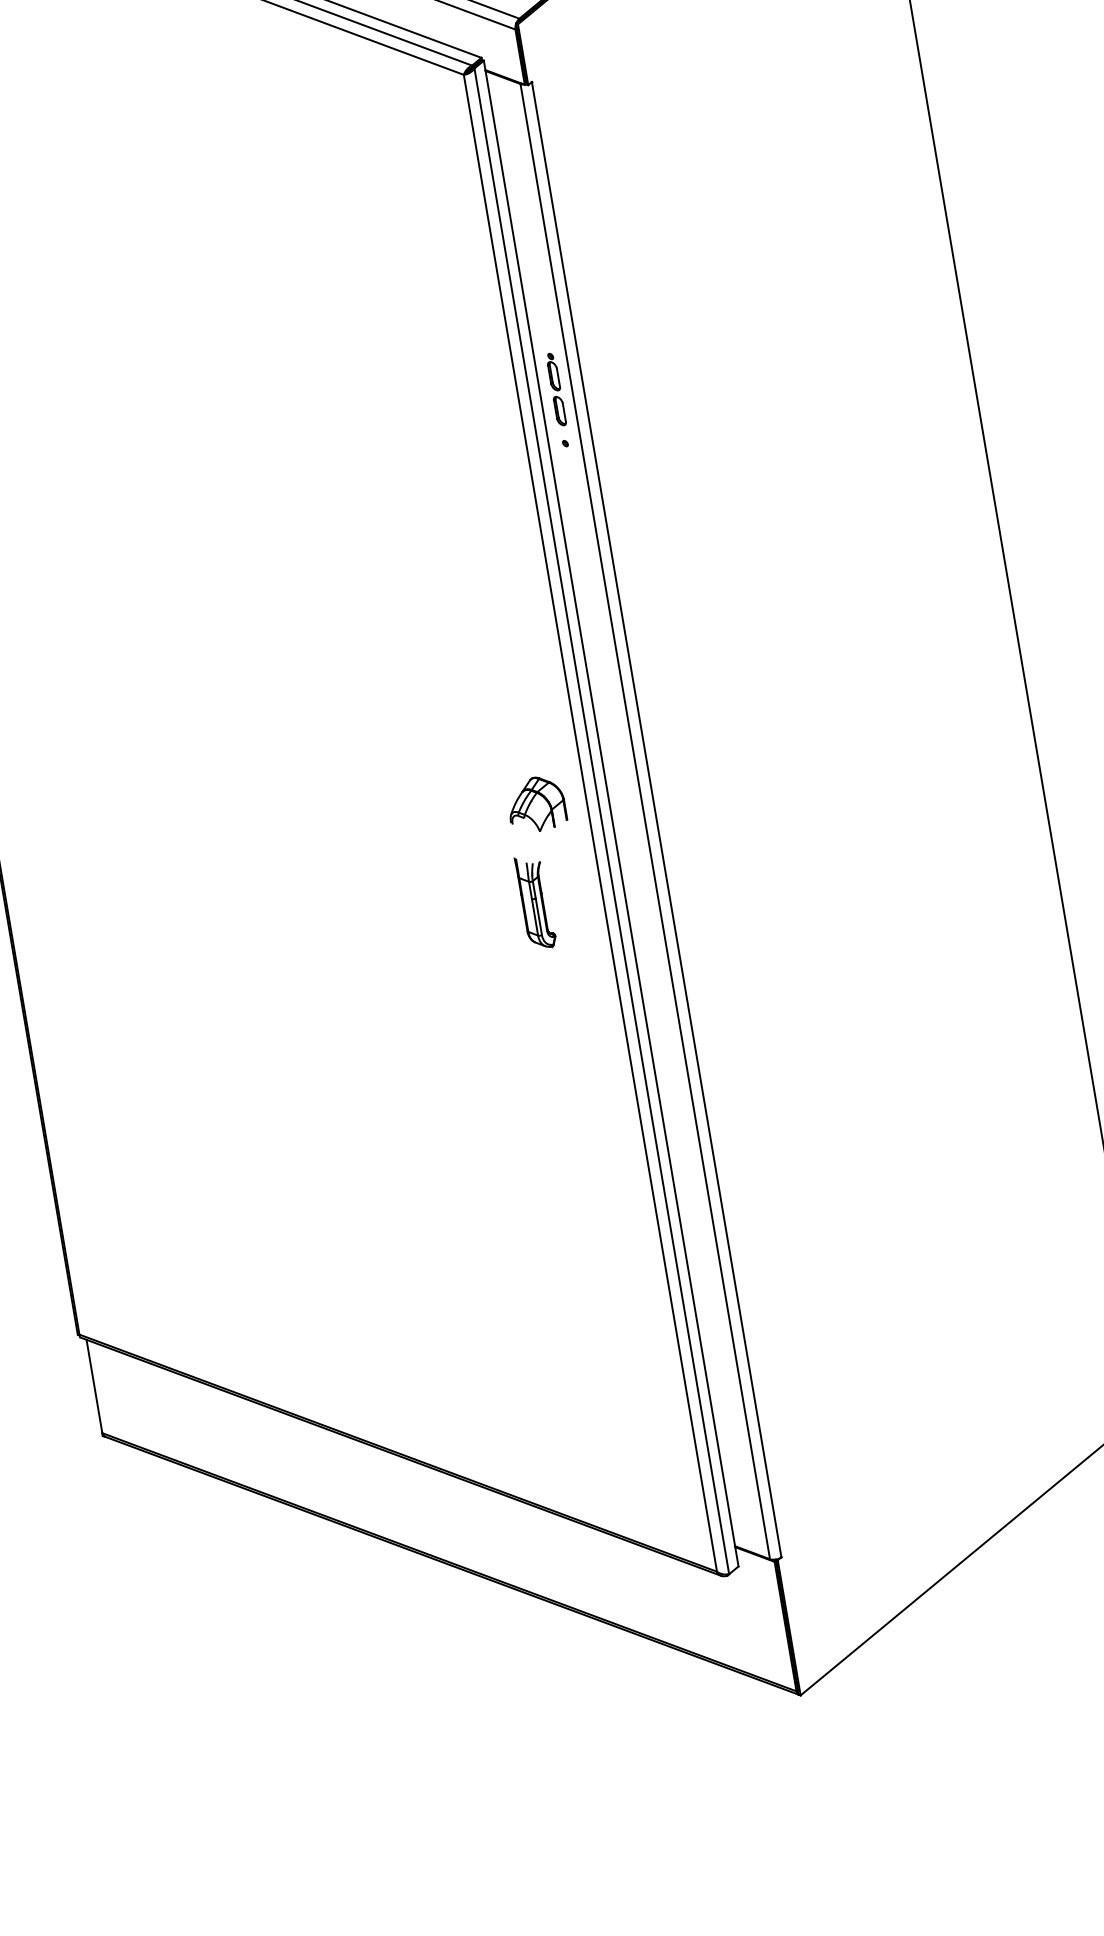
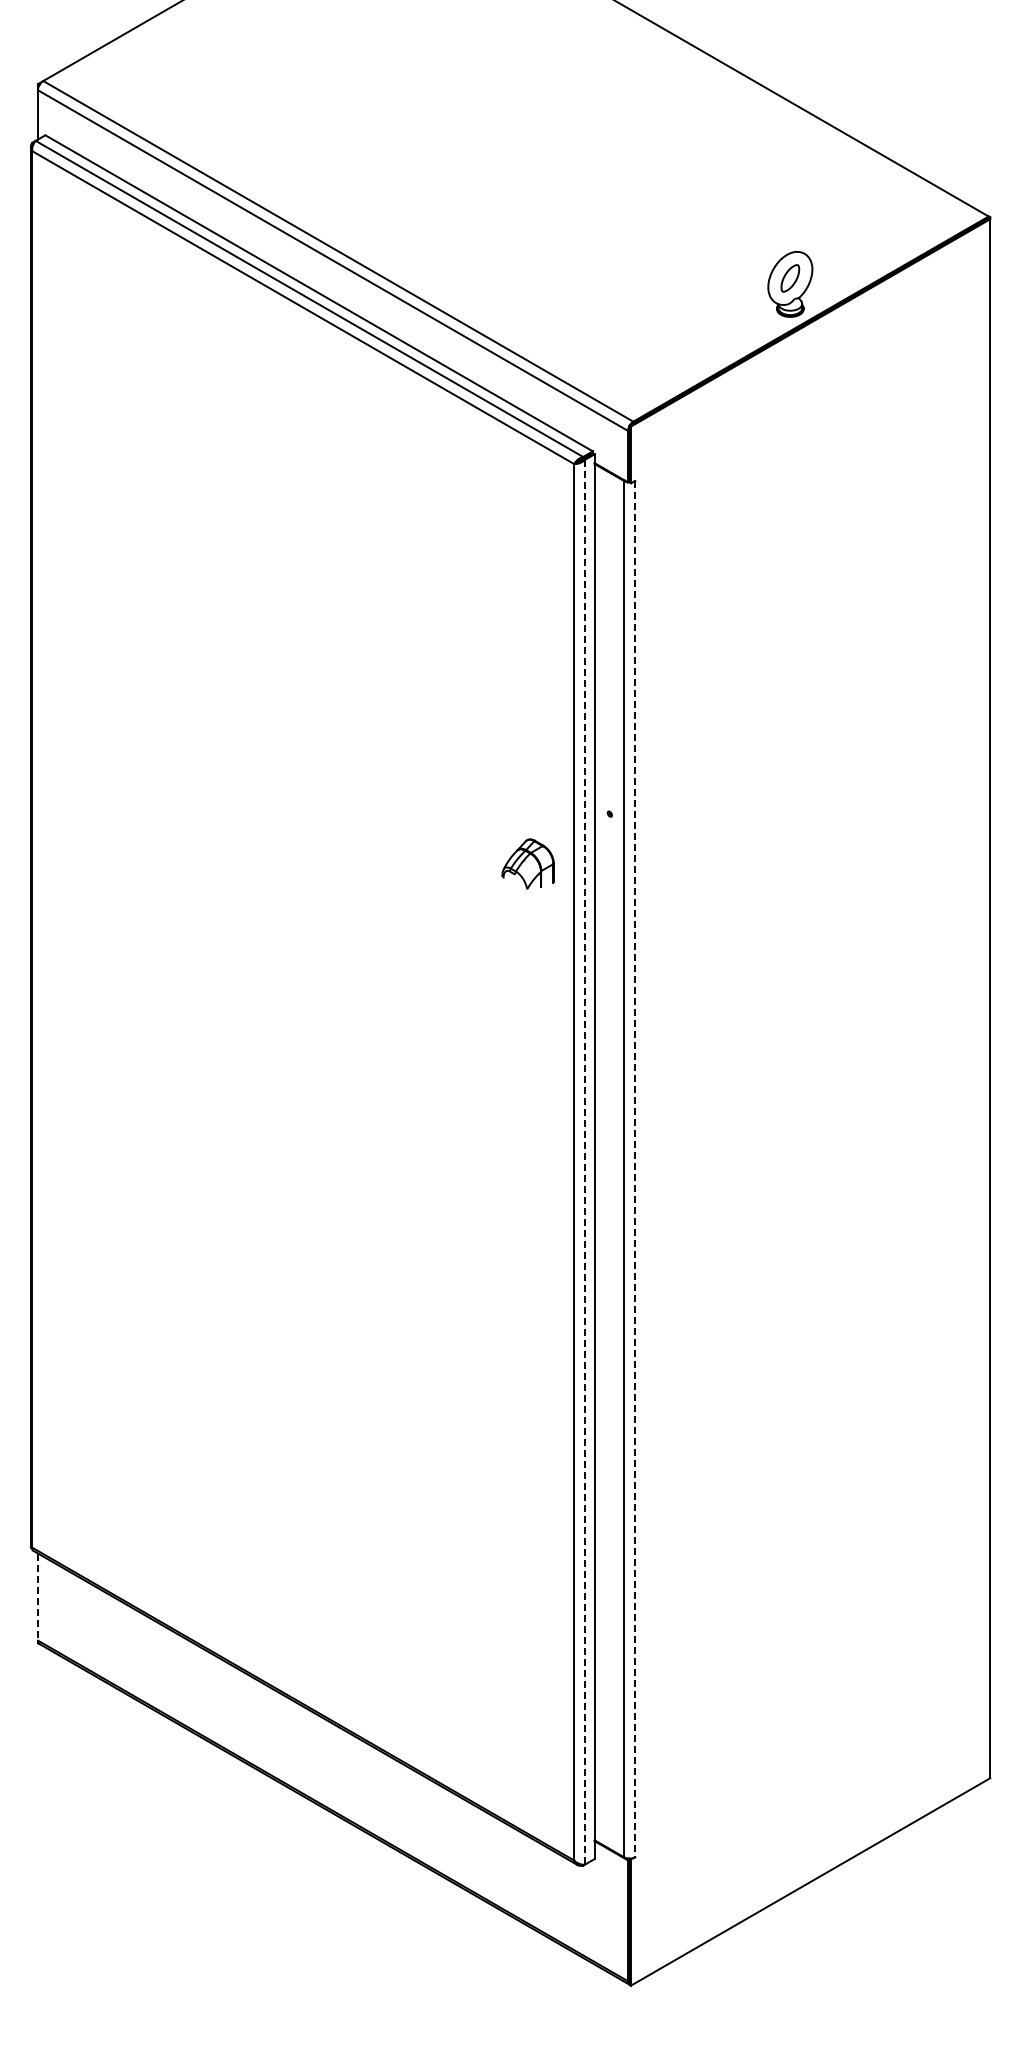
part: (555, 389) -> (609, 763), removed
part: (535, 804) -> (527, 863), moved
line: (656, 820) -> (634, 1169), solid -> dashed
line: (601, 821) -> (584, 1162), solid -> dashed
part: (535, 902) -> (512, 1225), removed
line: (95, 1386) -> (38, 1597), solid -> dashed

